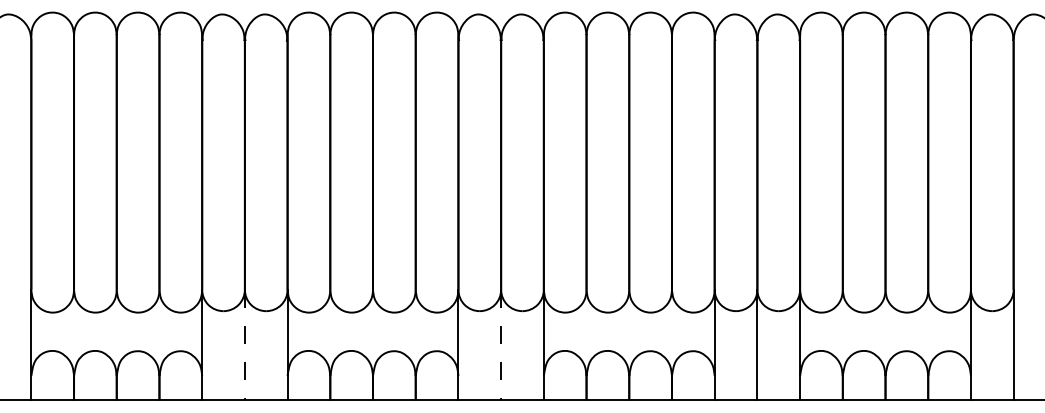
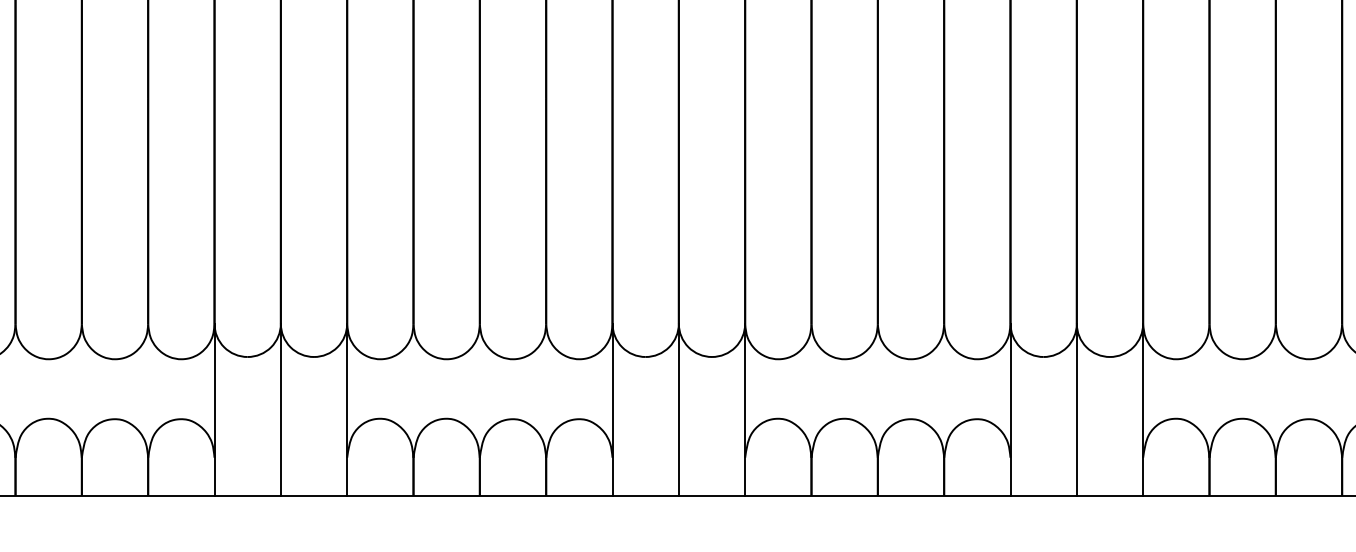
line: (244, 345) -> (280, 410), dashed -> solid
line: (501, 345) -> (679, 410), dashed -> solid

